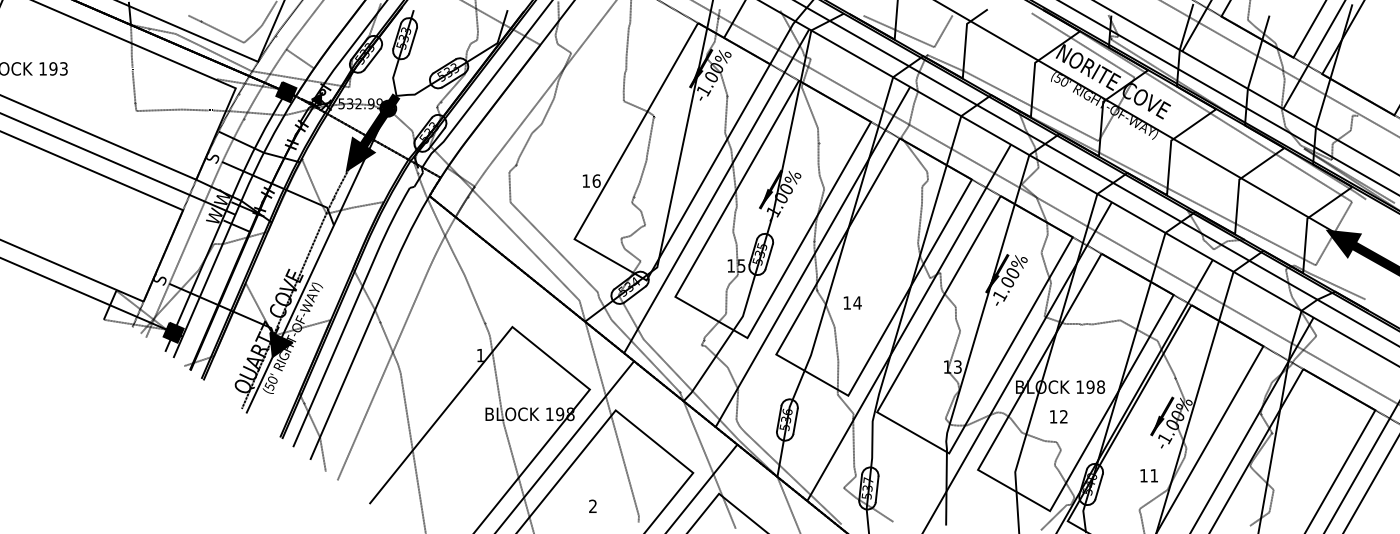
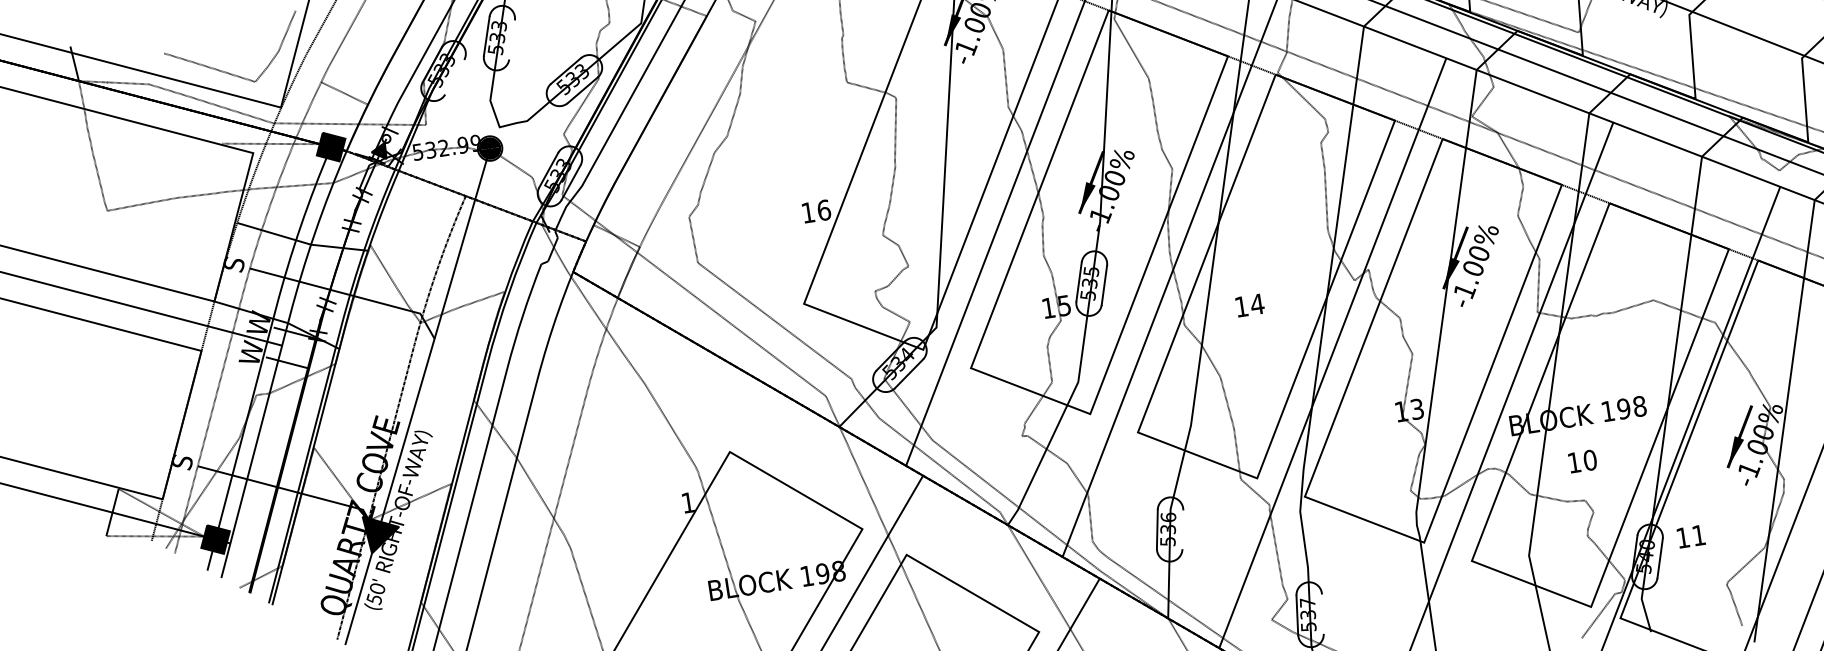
line: (412, 40) -> (511, 39), removed
line: (372, 59) -> (454, 77), removed
fill: (372, 132) -> (471, 188), removed
text: (852, 302) -> (1249, 304), moved
text: (1063, 416) -> (1589, 459), 12 -> 10
line: (795, 421) -> (1182, 529), removed
text: (1148, 475) -> (1690, 536), moved
line: (876, 489) -> (1321, 614), removed

